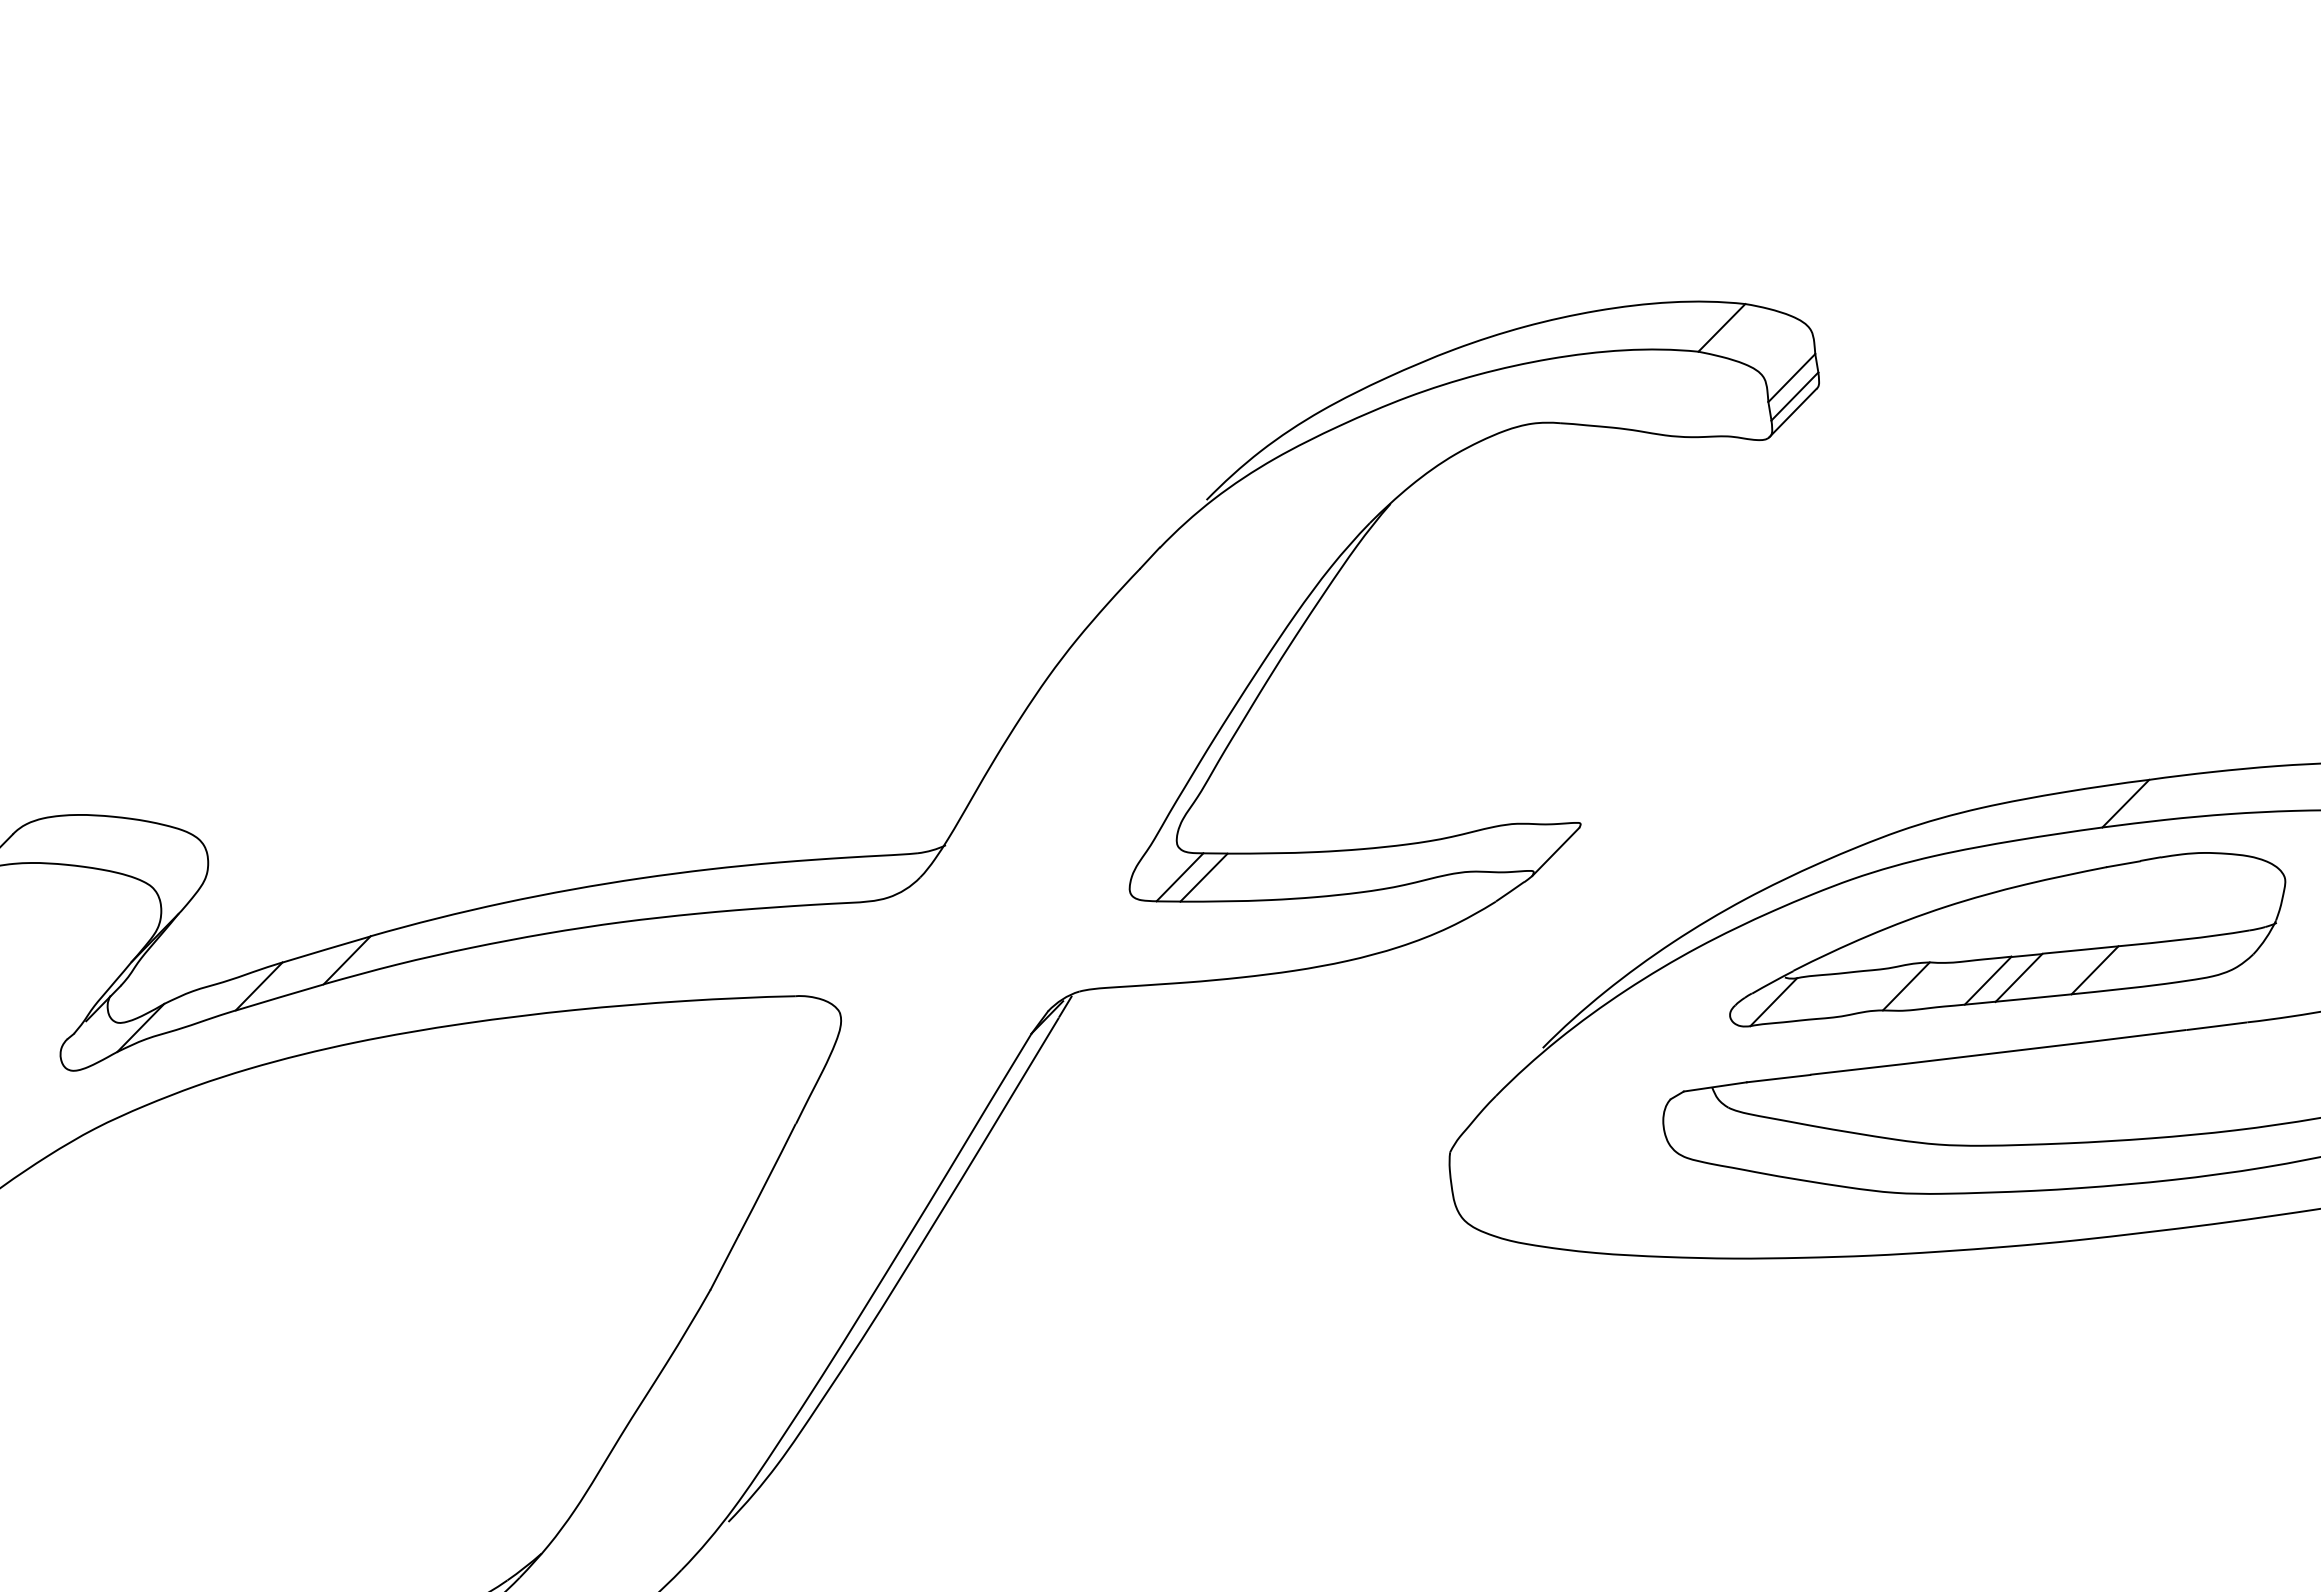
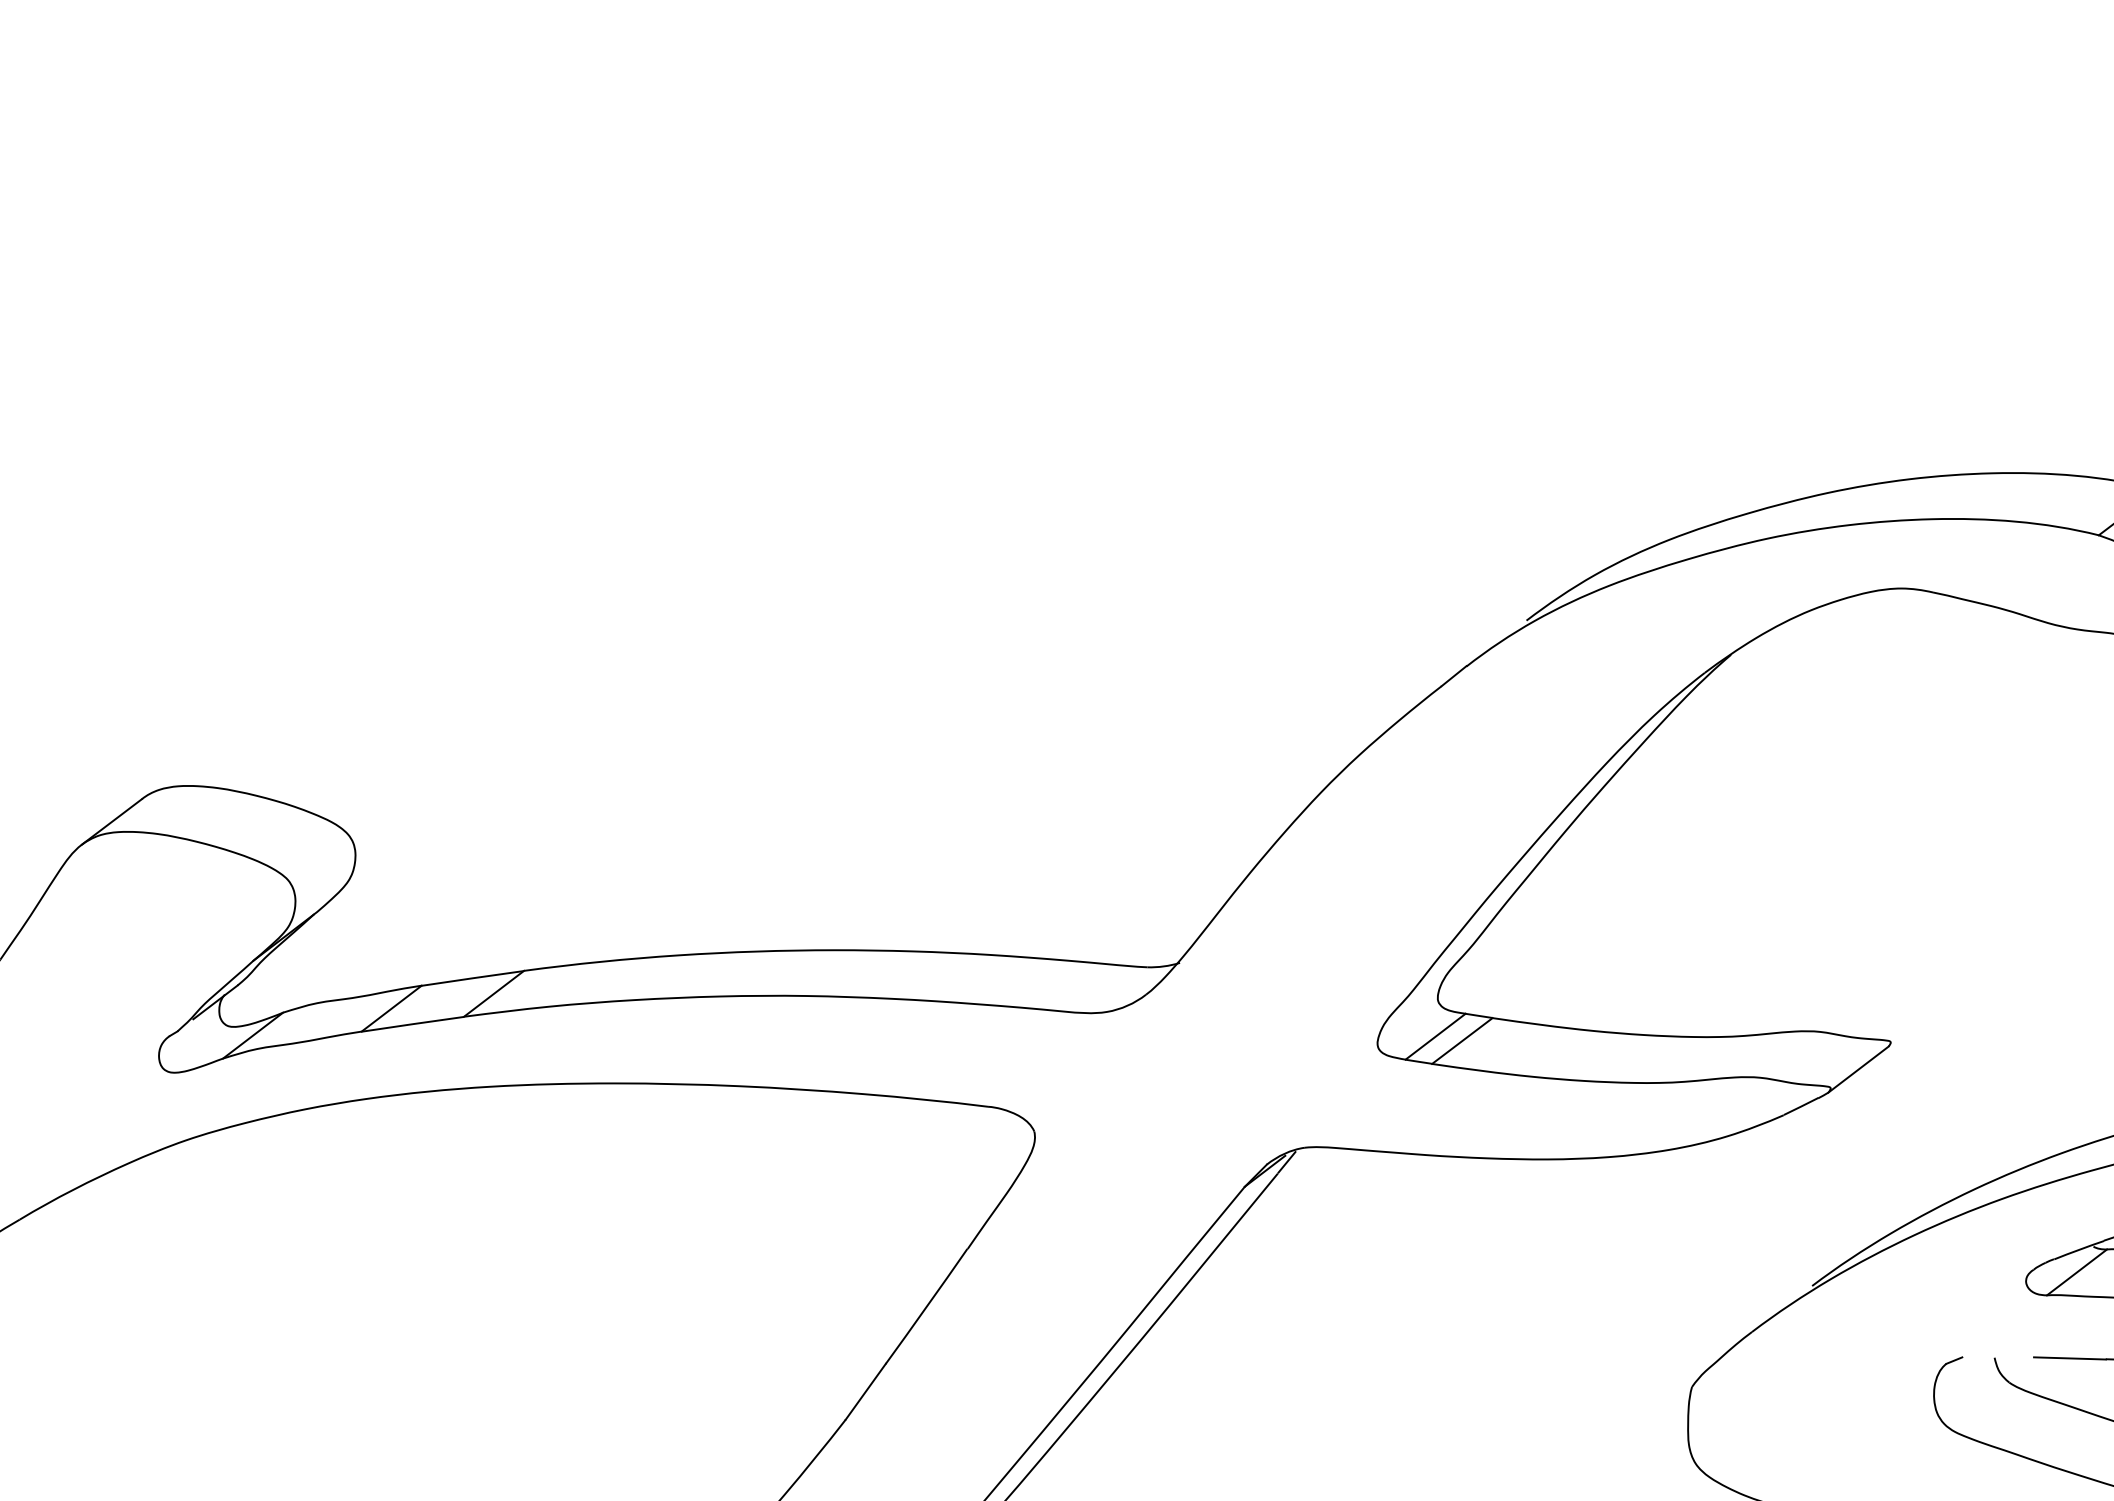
line: (1714, 1086) -> (1997, 1356), removed

